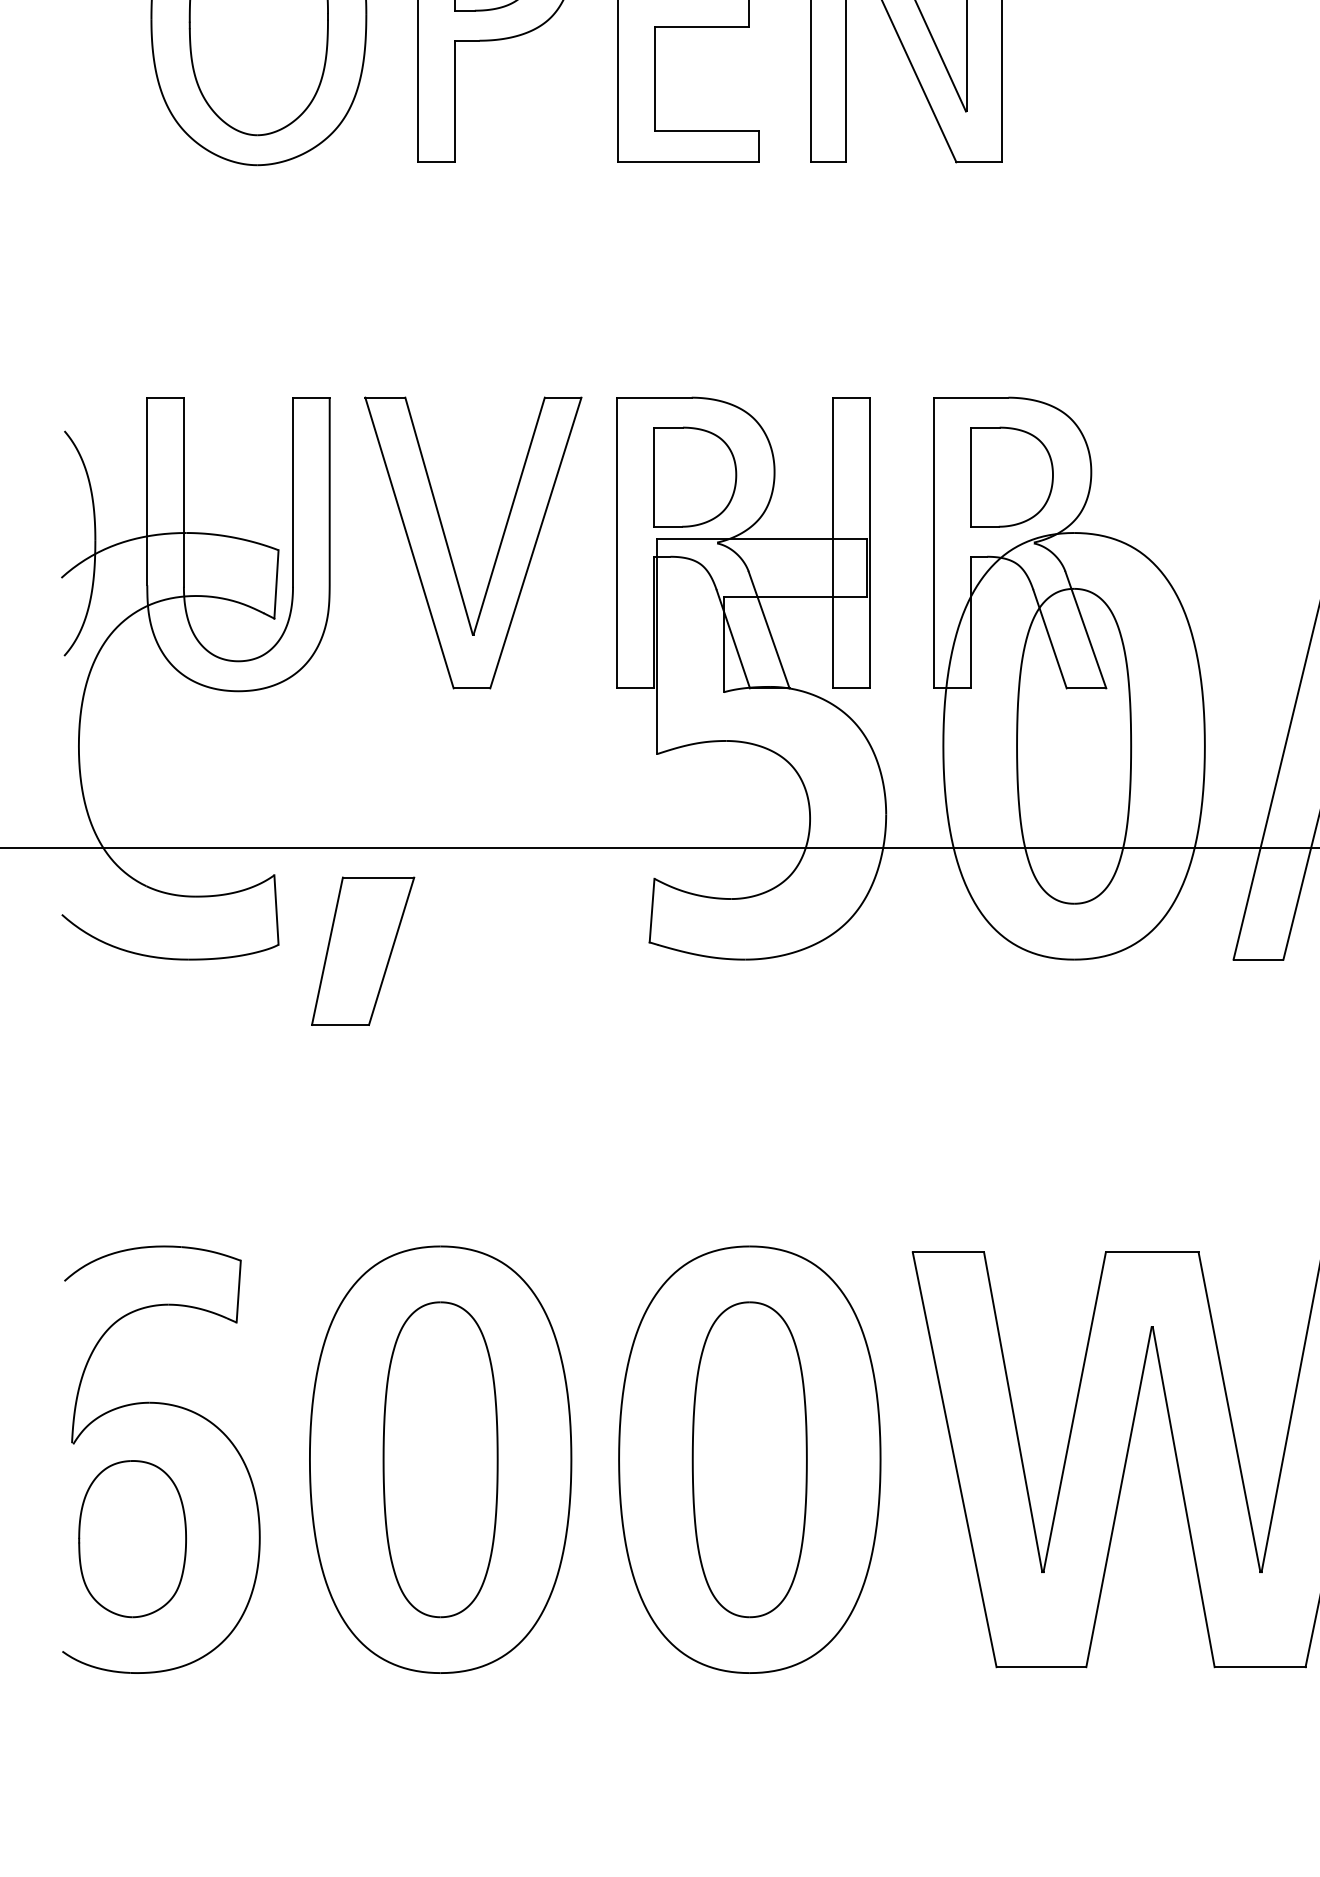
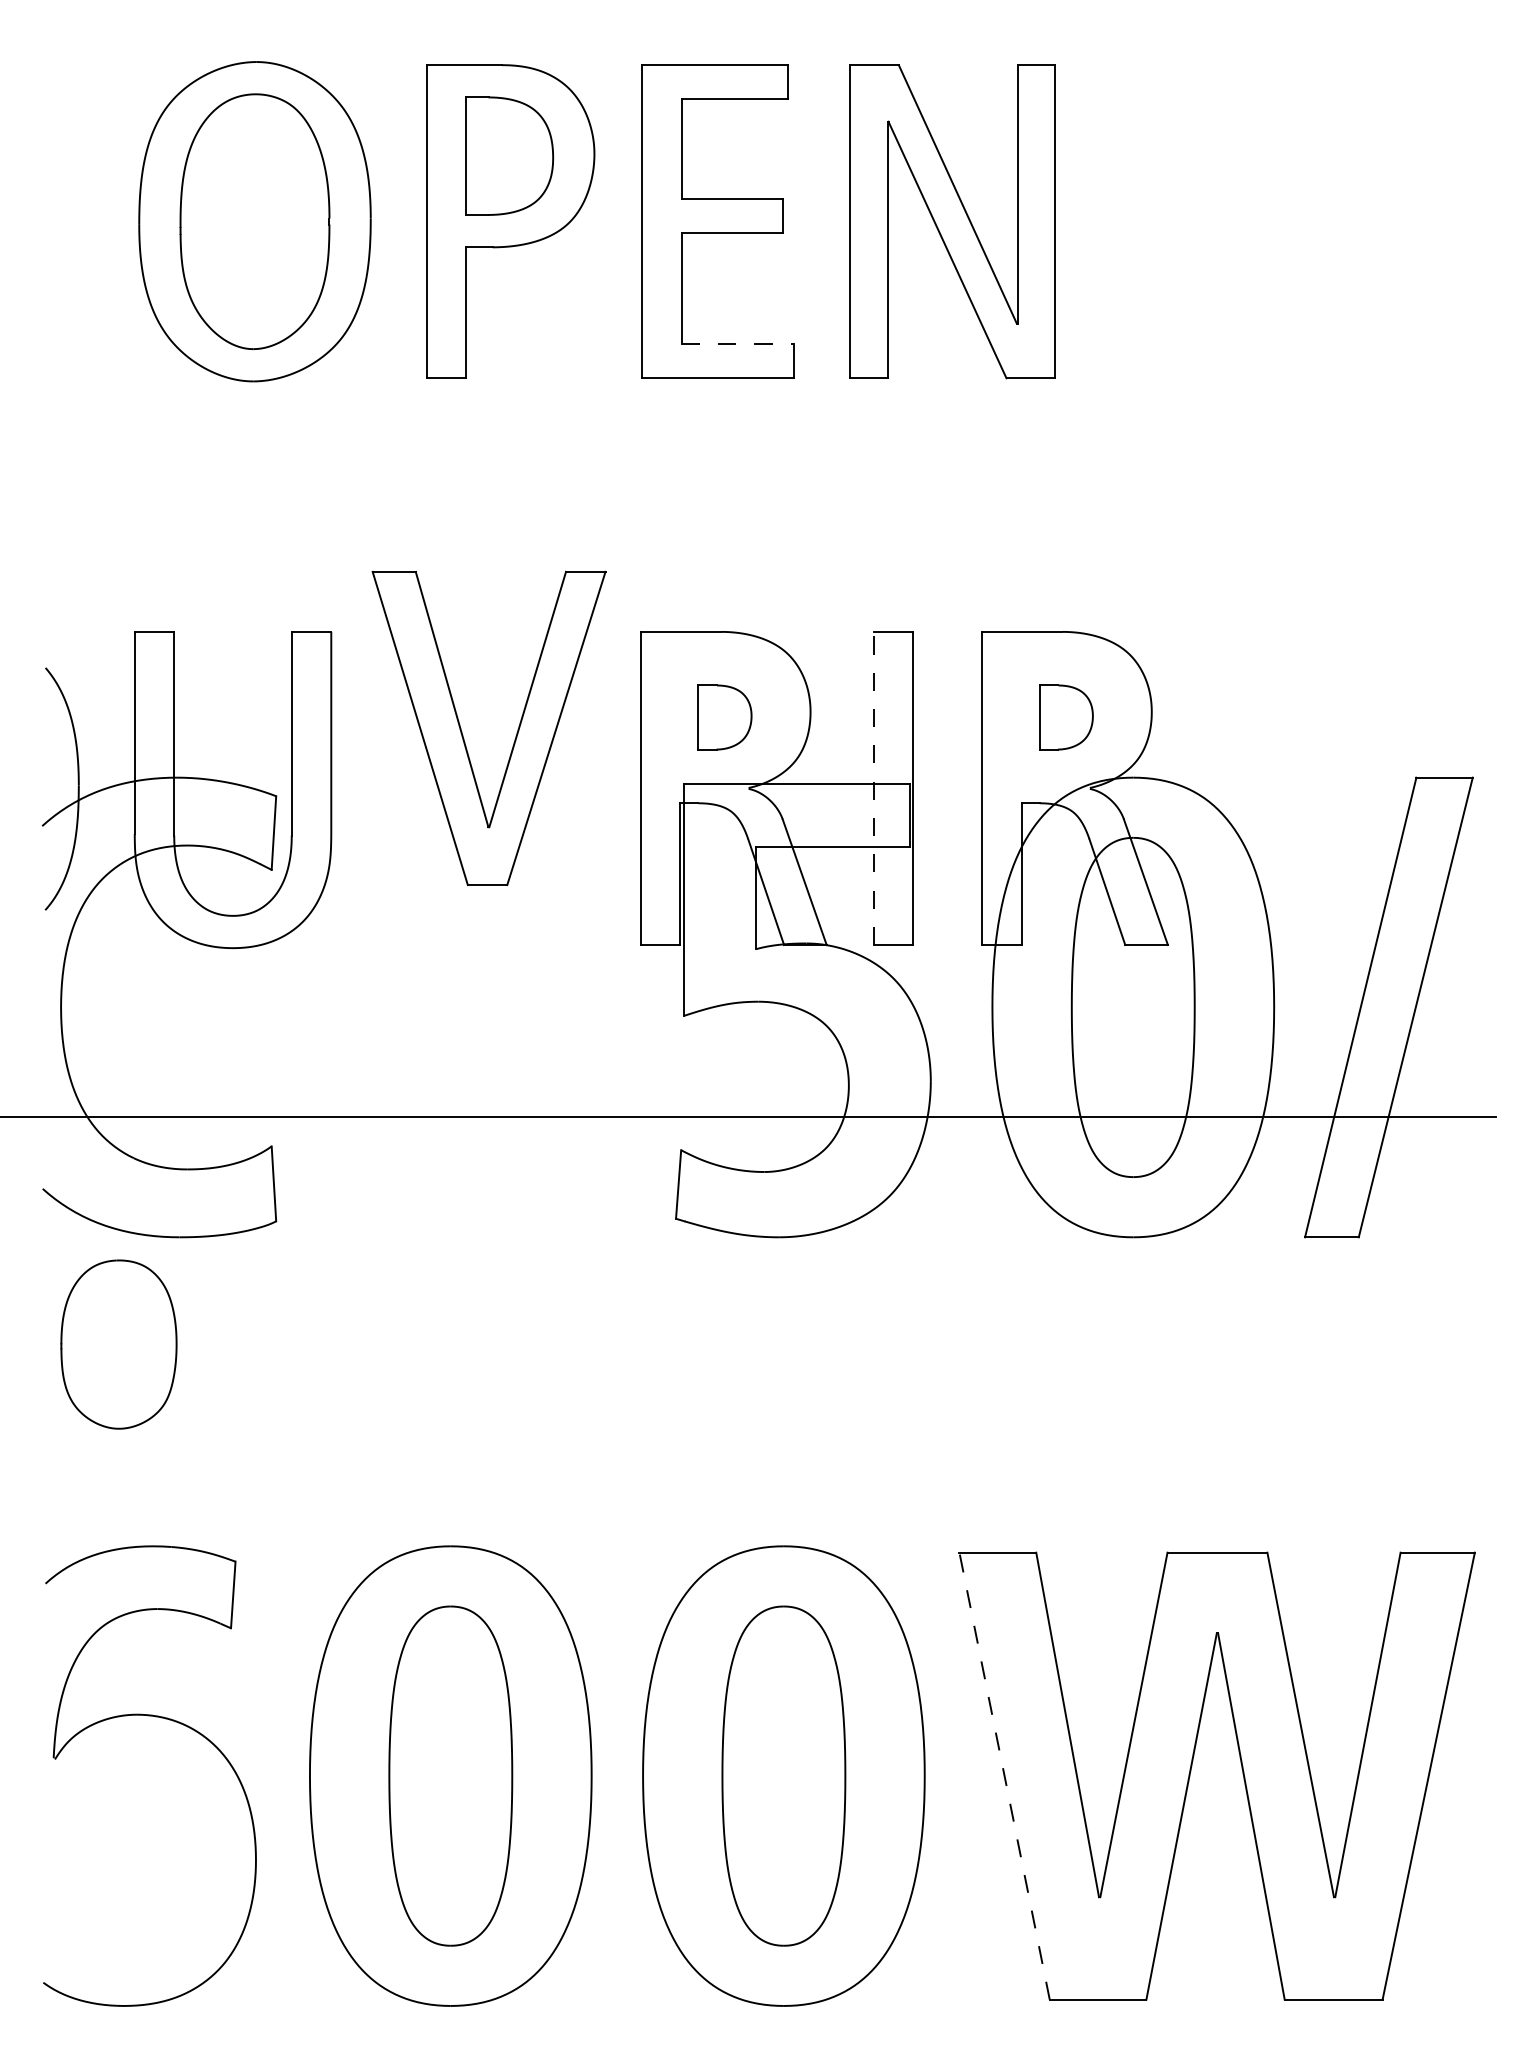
line: (707, 130) -> (738, 344), solid -> dashed
part: (694, 477) -> (724, 717), size x0.6
part: (1012, 477) -> (1066, 717), size x0.6
line: (832, 543) -> (873, 788), solid -> dashed
part: (449, 549) -> (463, 735), moved
part: (363, 951) -> (367, 1228), removed
line: (954, 1460) -> (1004, 1776), solid -> dashed
part: (132, 1539) -> (118, 1344), moved

